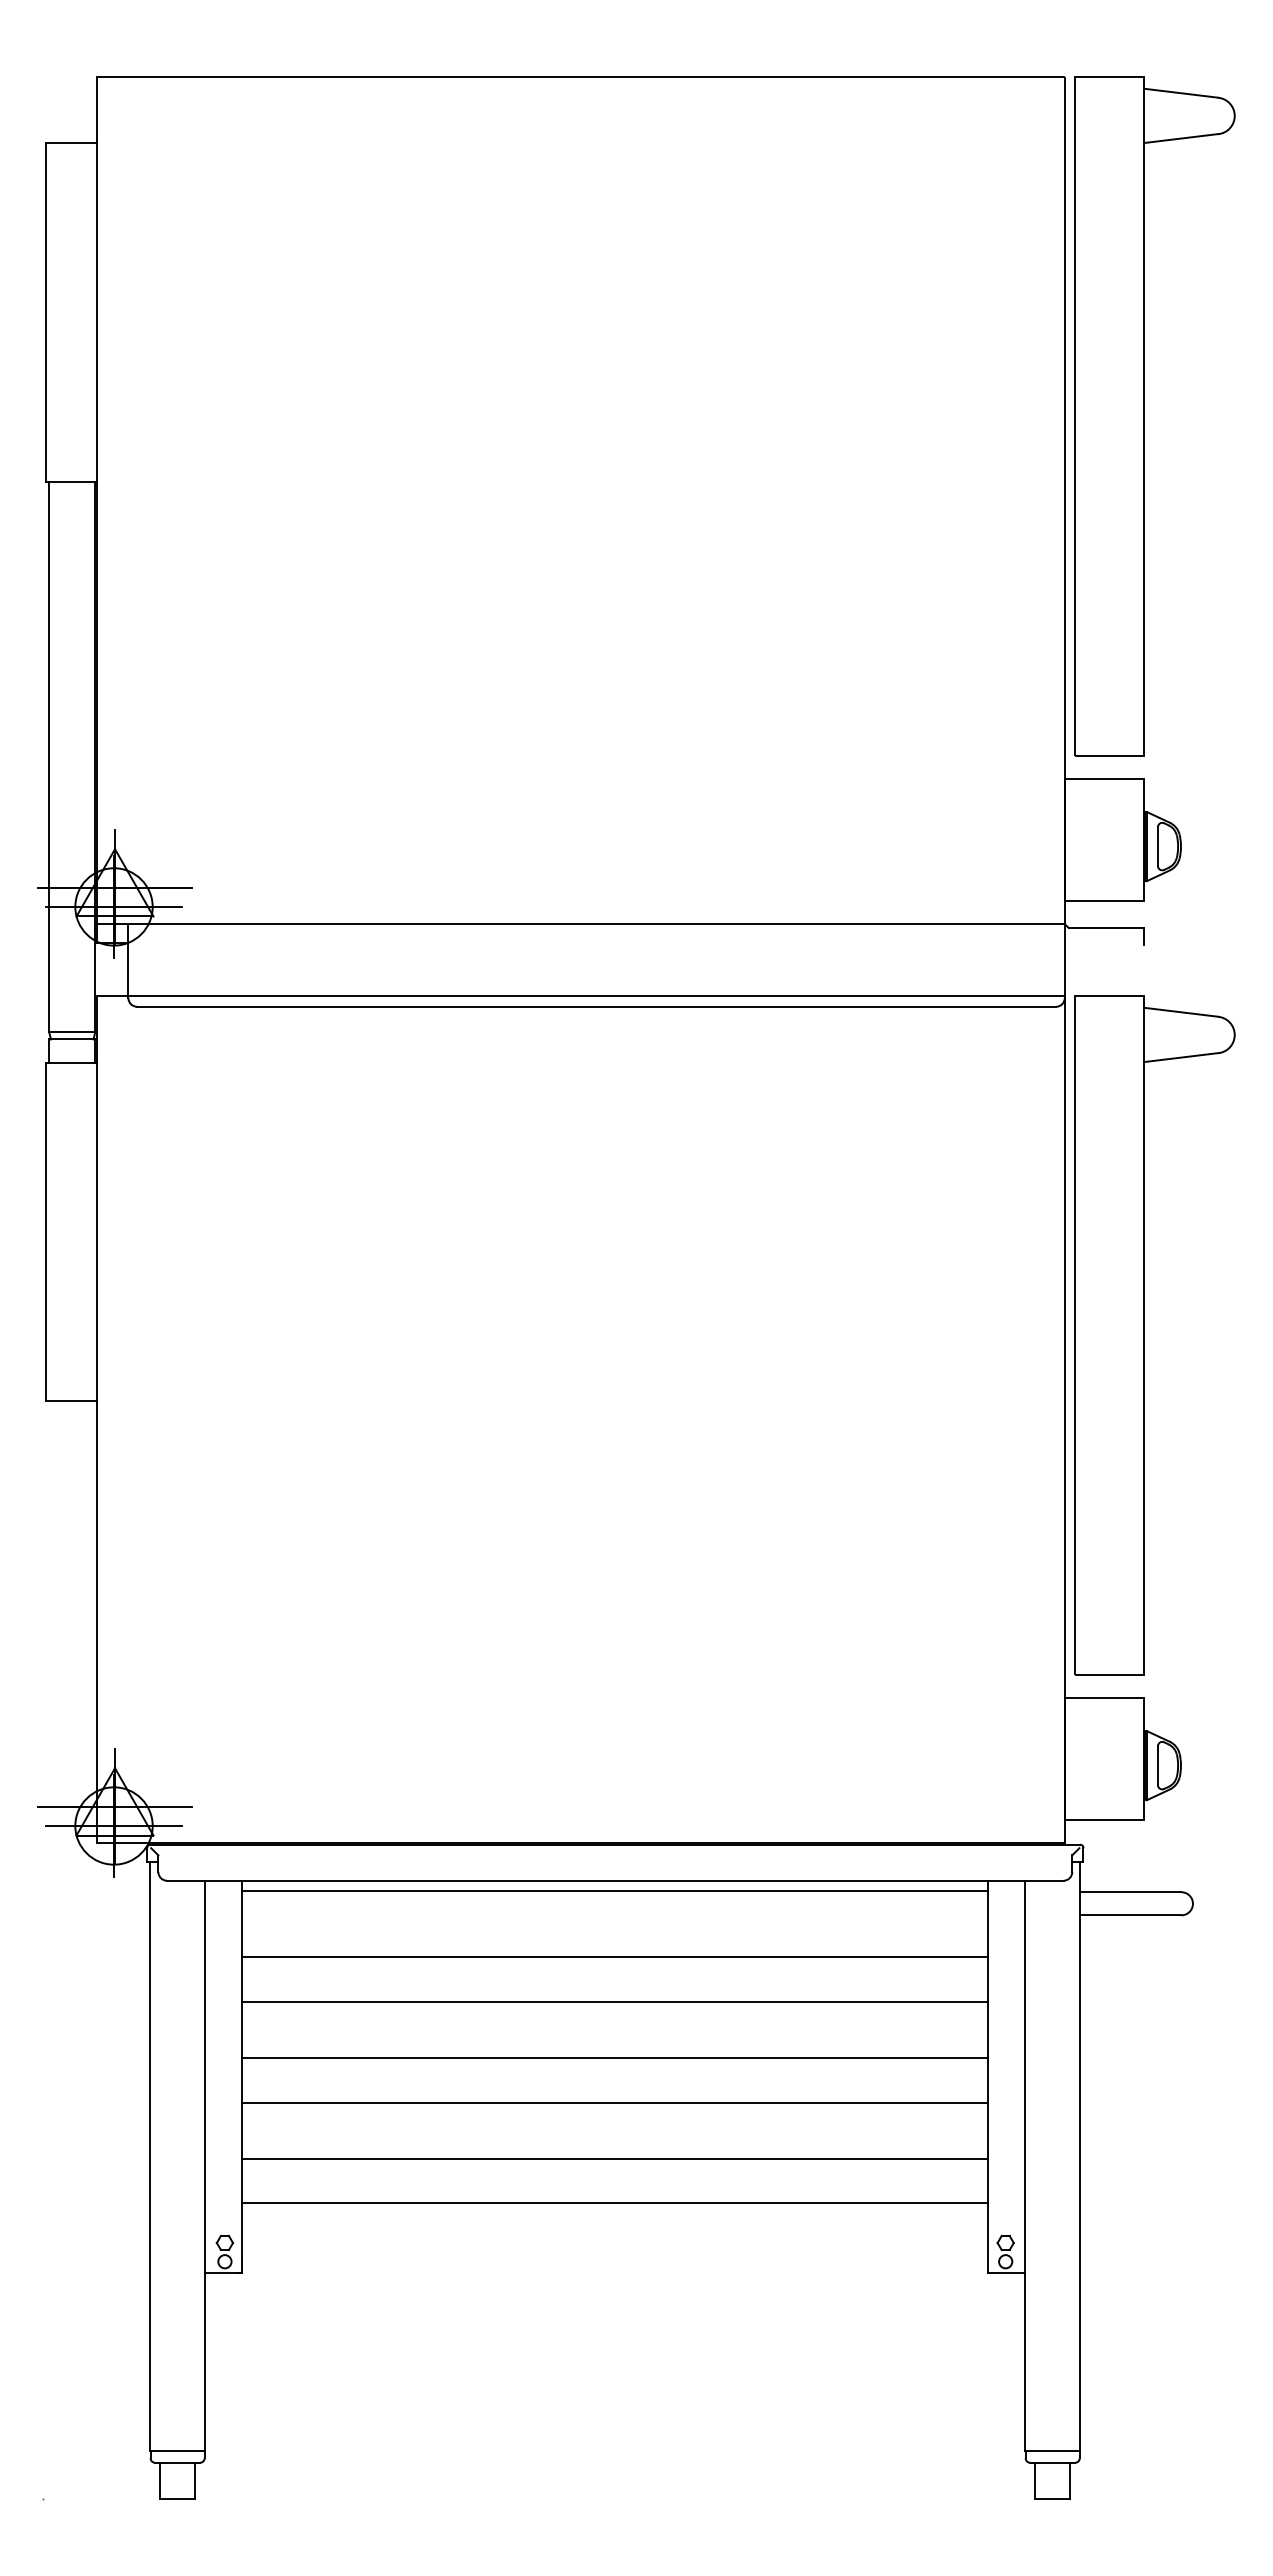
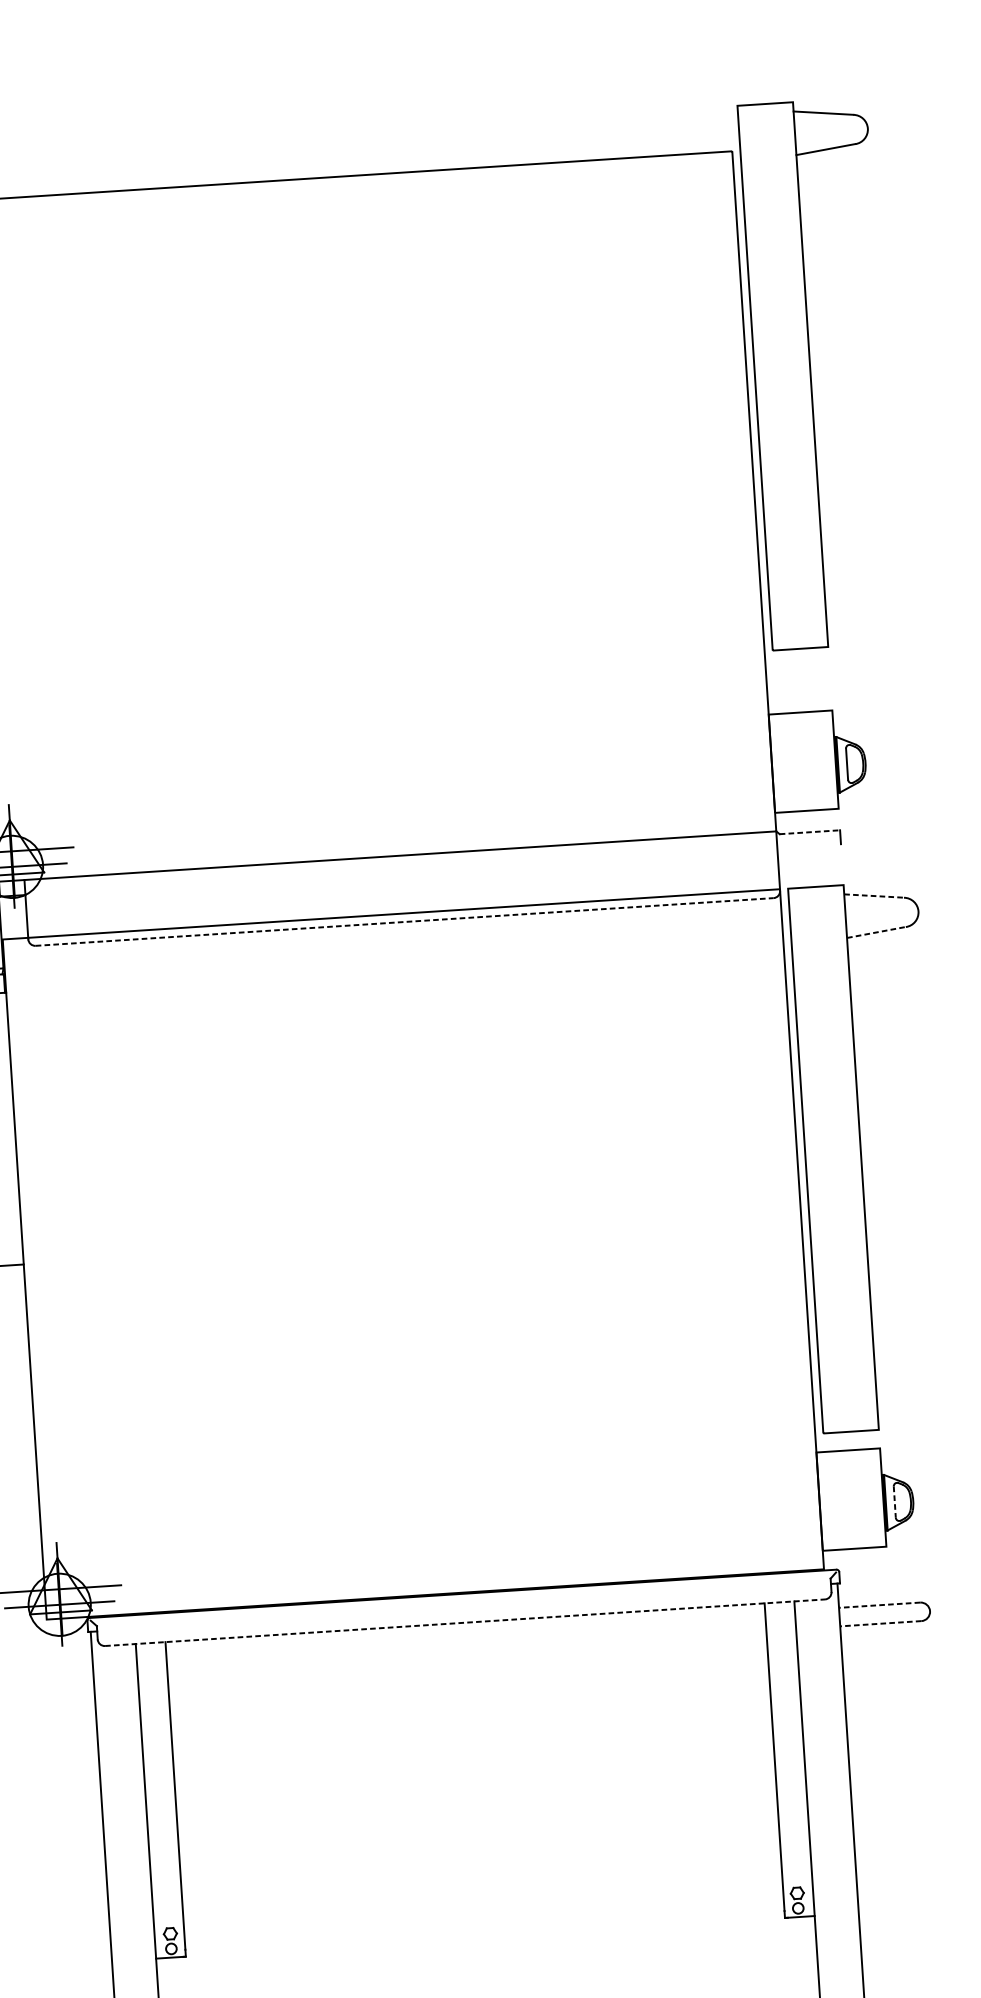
part: (1144, 416) -> (811, 374), moved
line: (1106, 927) -> (809, 831), solid -> dashed
line: (596, 1006) -> (404, 921), solid -> dashed
line: (1181, 1012) -> (874, 896), solid -> dashed
line: (1181, 1057) -> (876, 932), solid -> dashed
line: (1157, 1766) -> (894, 1502), solid -> dashed
line: (615, 1880) -> (465, 1622), solid -> dashed
line: (615, 1890) -> (465, 1630), removed
line: (1130, 1892) -> (879, 1605), solid -> dashed
line: (1130, 1915) -> (880, 1623), solid -> dashed
line: (615, 1957) -> (469, 1684), removed
line: (615, 2001) -> (471, 1719), removed
line: (615, 2058) -> (474, 1765), removed
line: (615, 2102) -> (476, 1800), removed
line: (615, 2158) -> (479, 1845), removed
line: (615, 2203) -> (481, 1881), removed

